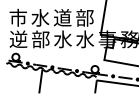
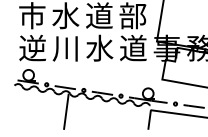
text: (40, 39) -> (65, 48), 部 -> 川
text: (85, 39) -> (133, 48), 水 -> 道

